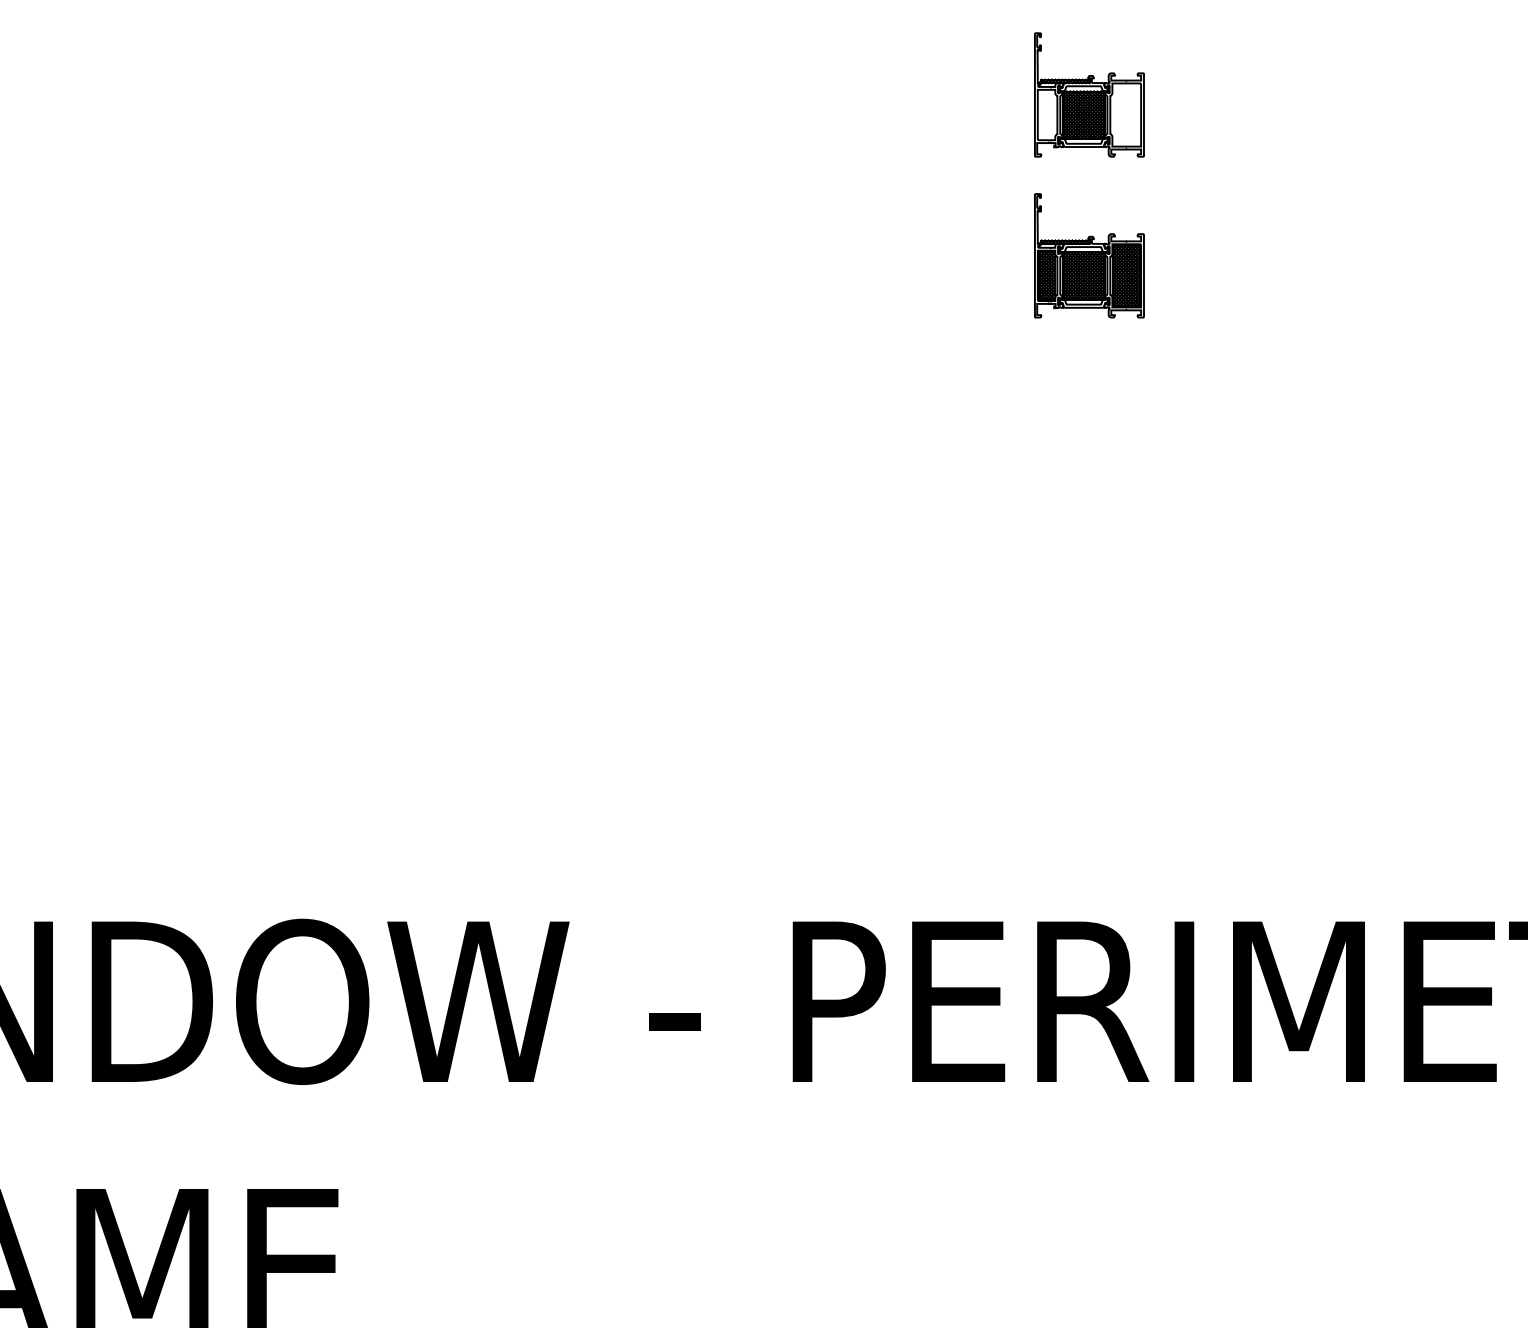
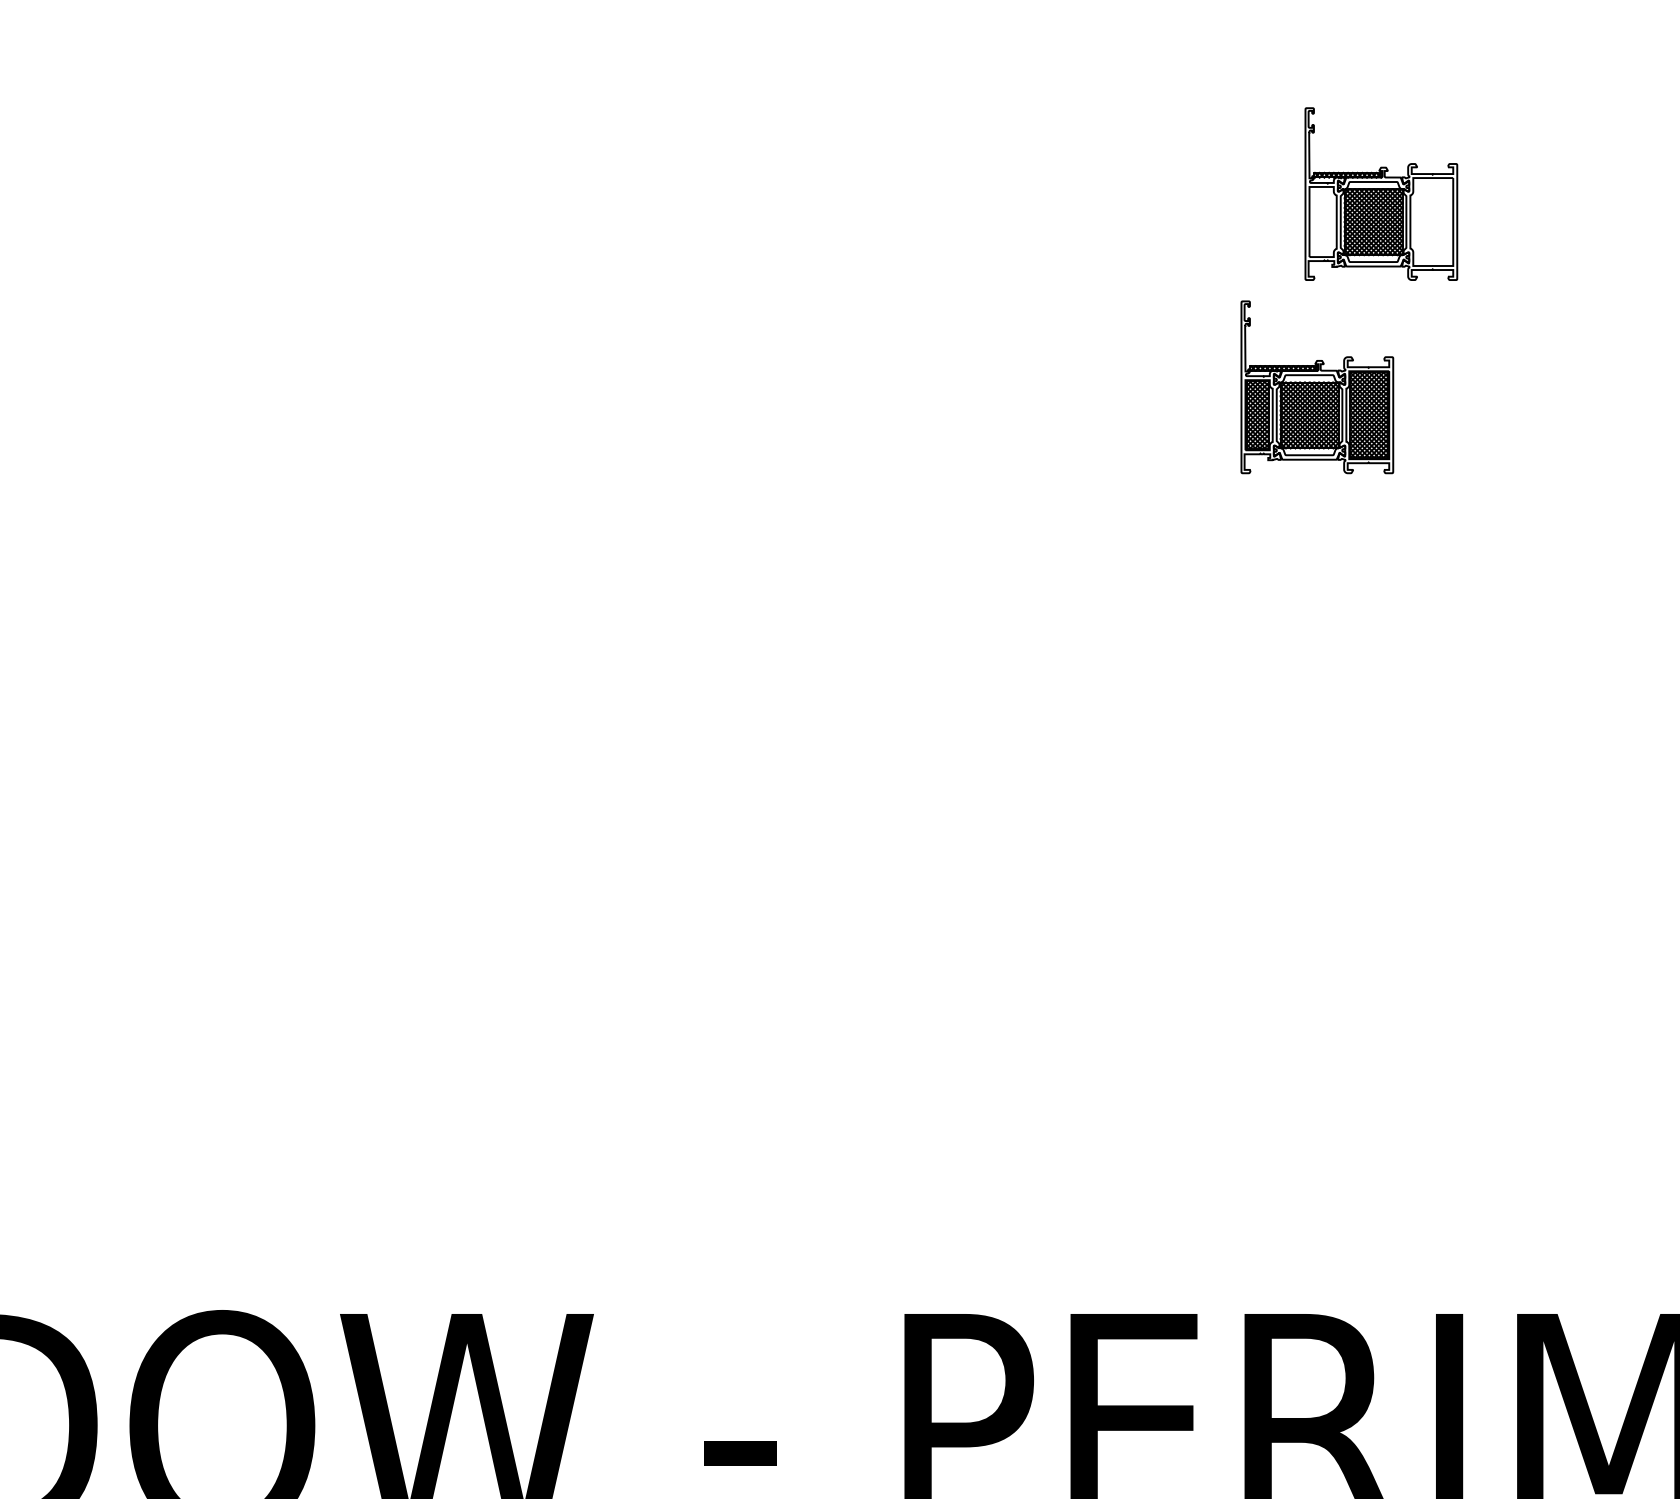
part: (1089, 94) -> (1381, 193), moved

